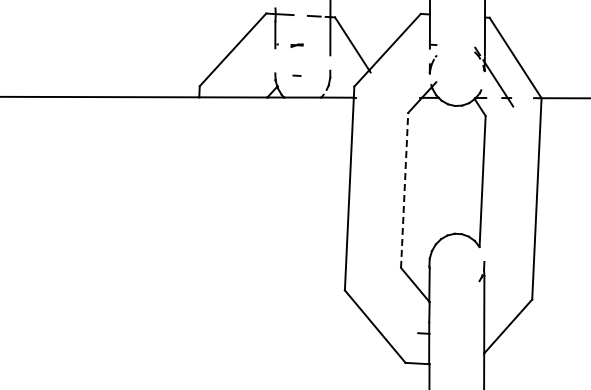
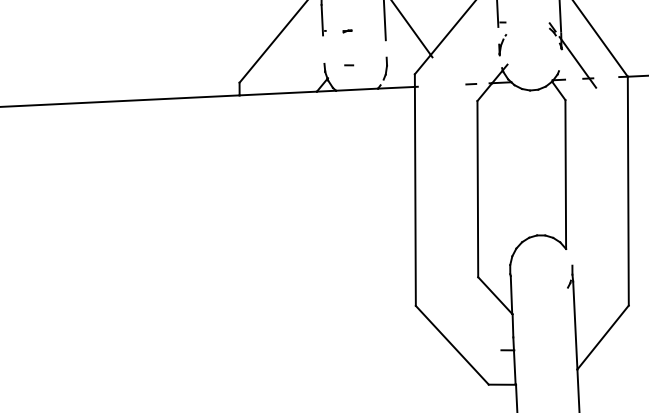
part: (296, 45) -> (346, 31), size x0.62
line: (403, 97) -> (471, 83), added
line: (404, 190) -> (477, 189), dashed -> solid

